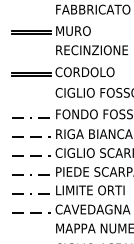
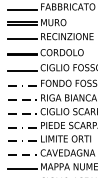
line: (30, 14) -> (22, 10), added
line: (30, 52) -> (22, 38), added
line: (30, 96) -> (22, 70), added
line: (30, 232) -> (22, 169), added

